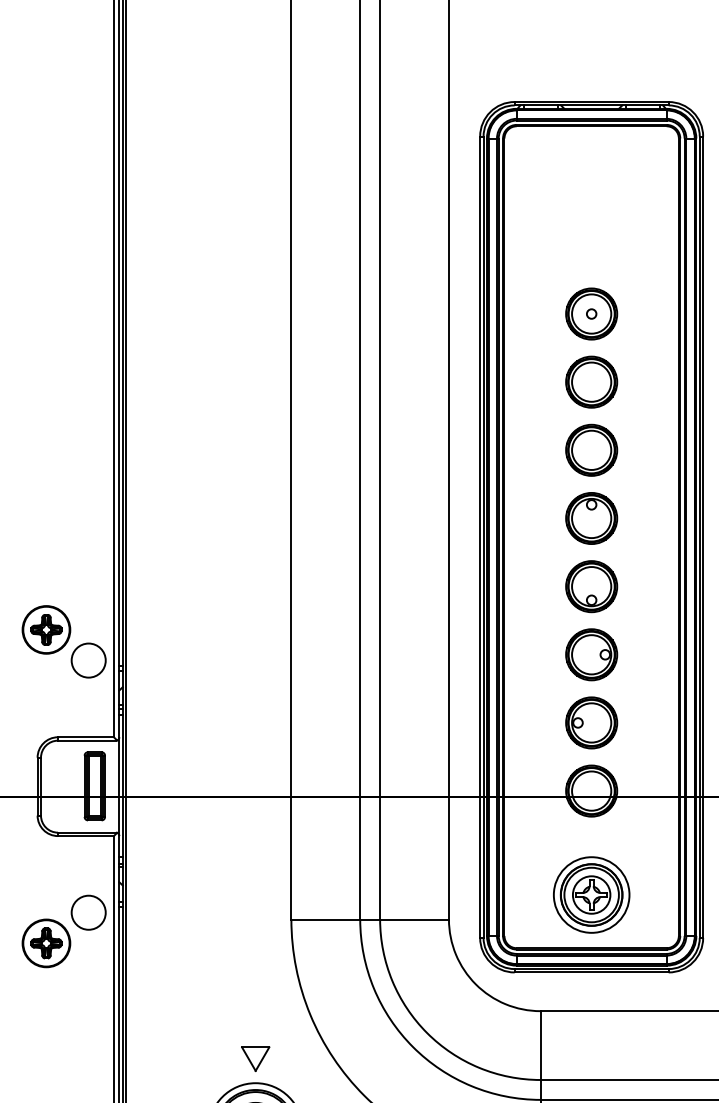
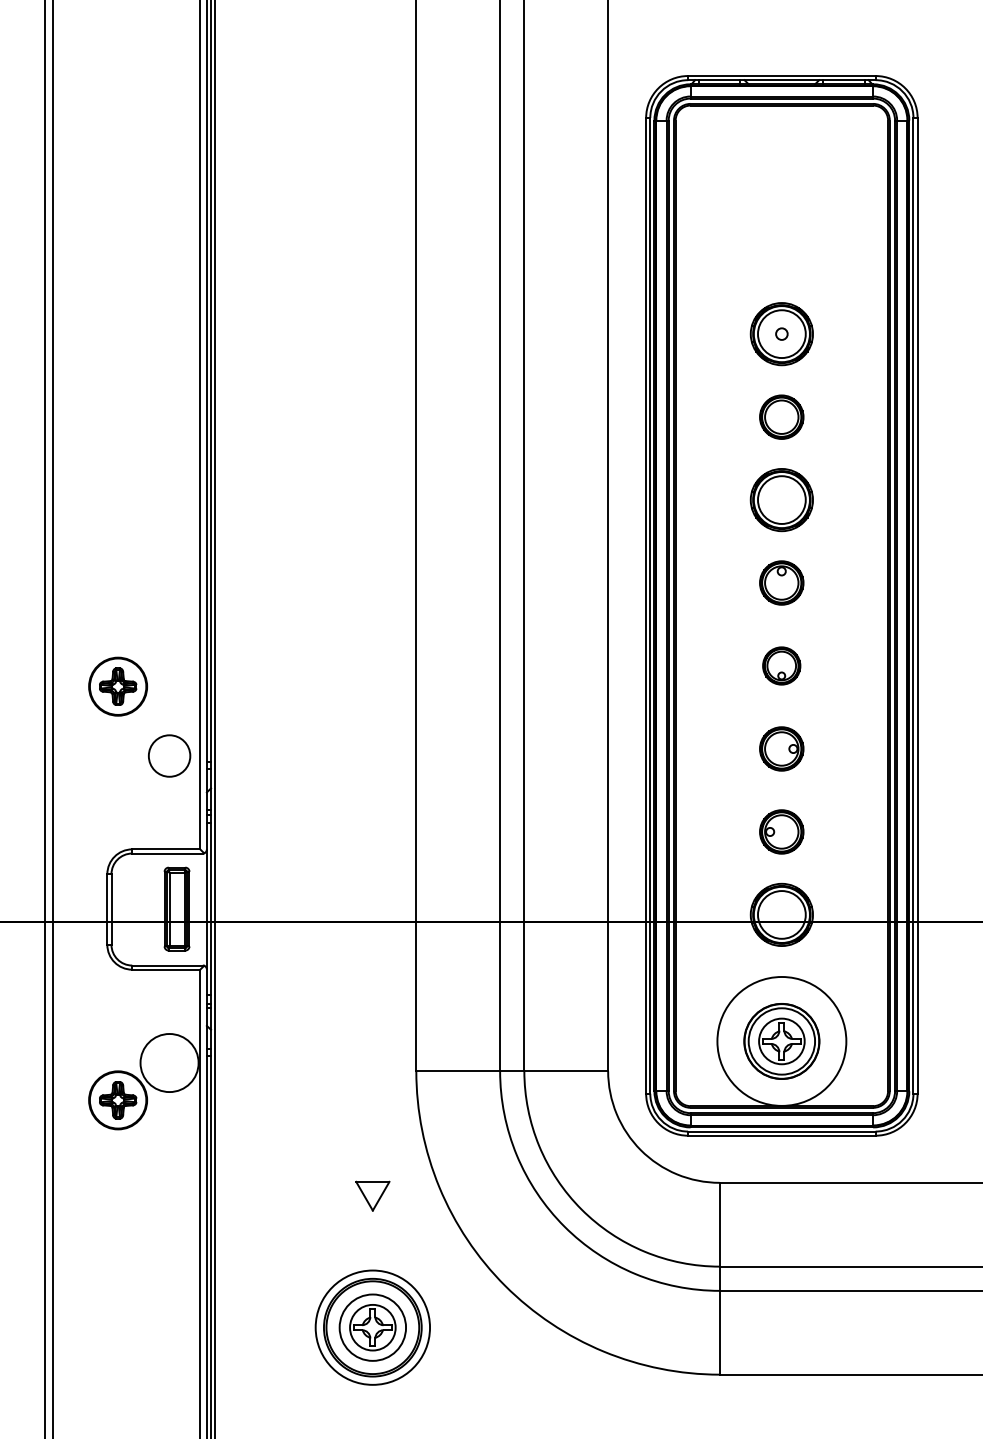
part: (591, 382) -> (781, 417), size x0.7
part: (591, 518) -> (781, 582), size x0.7
part: (591, 586) -> (781, 665), size x0.6
part: (46, 629) -> (118, 686), moved
part: (591, 654) -> (781, 748), size x0.7
part: (591, 722) -> (781, 831), size x0.7
circle: (591, 895) -> (781, 1041), size x1.4
circle: (88, 912) -> (169, 1062), size x1.4
part: (255, 1058) -> (372, 1195), moved

